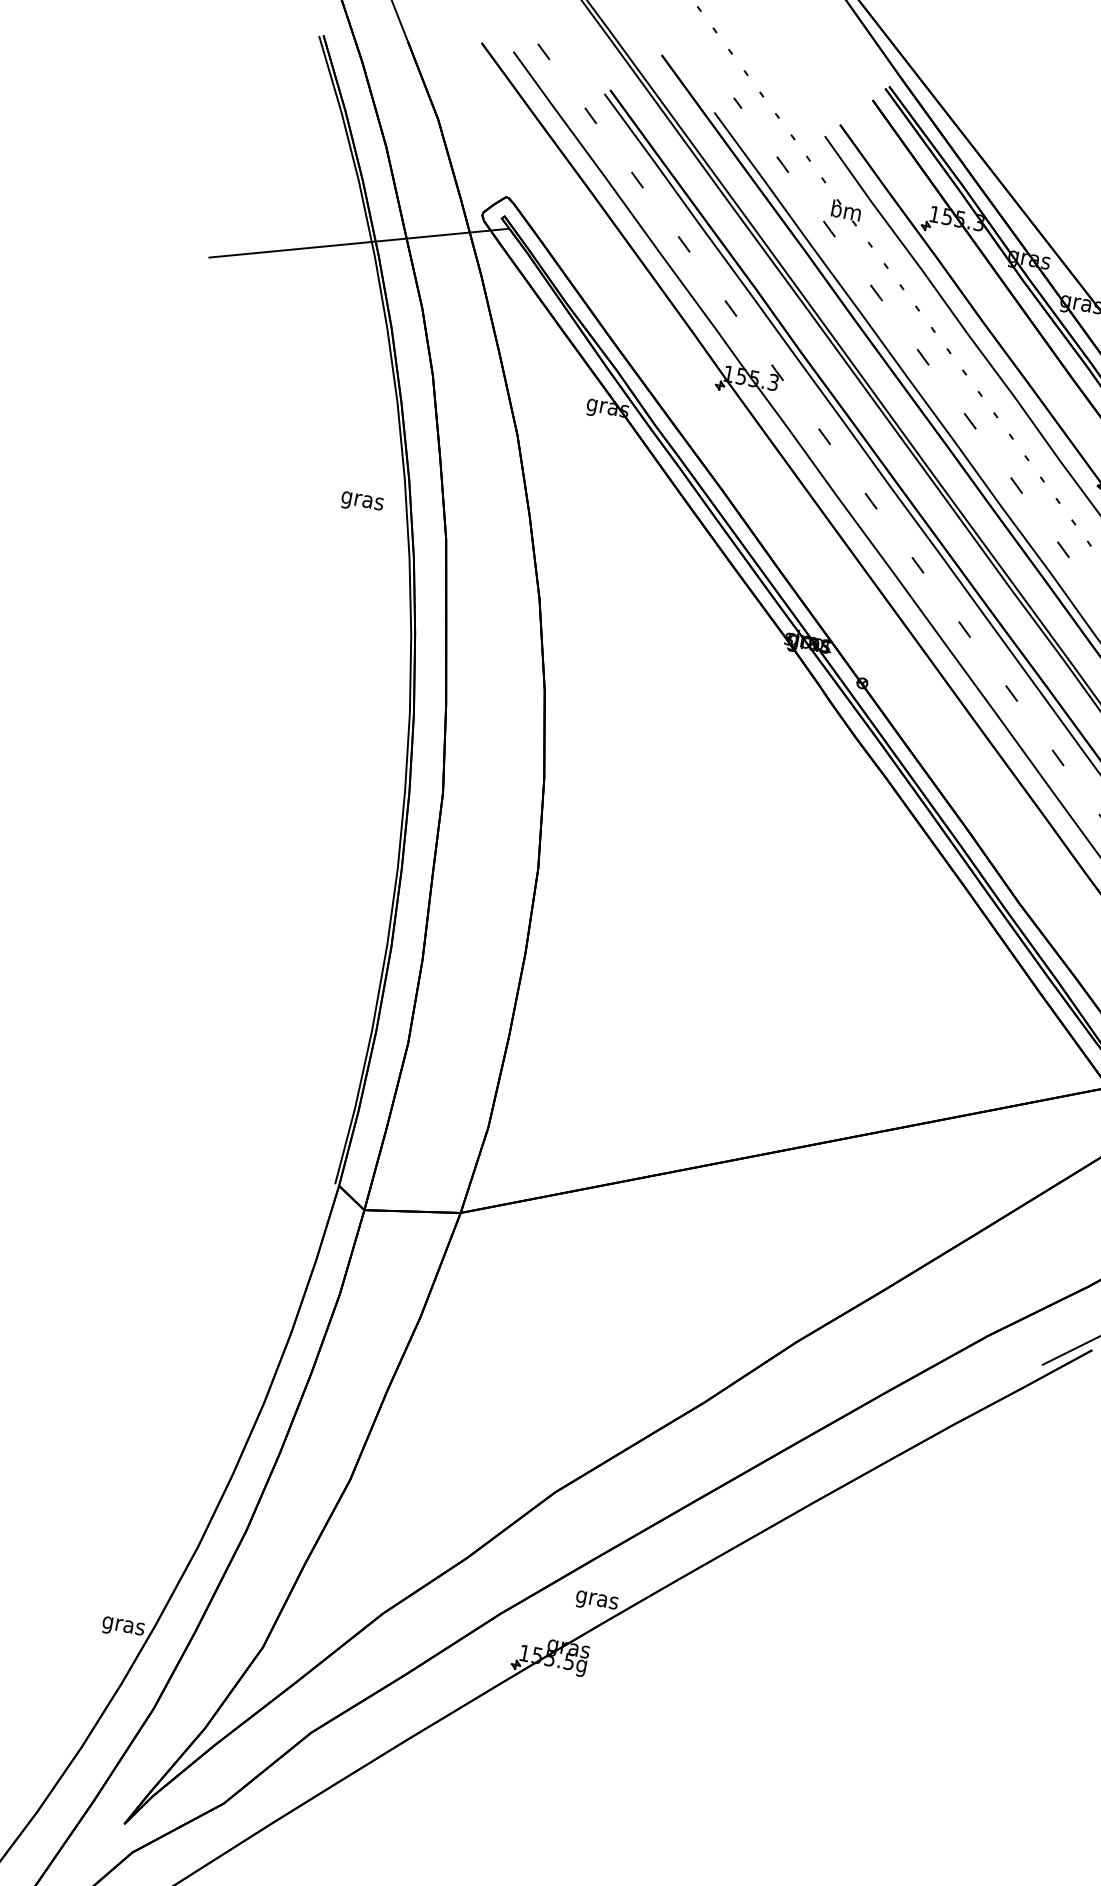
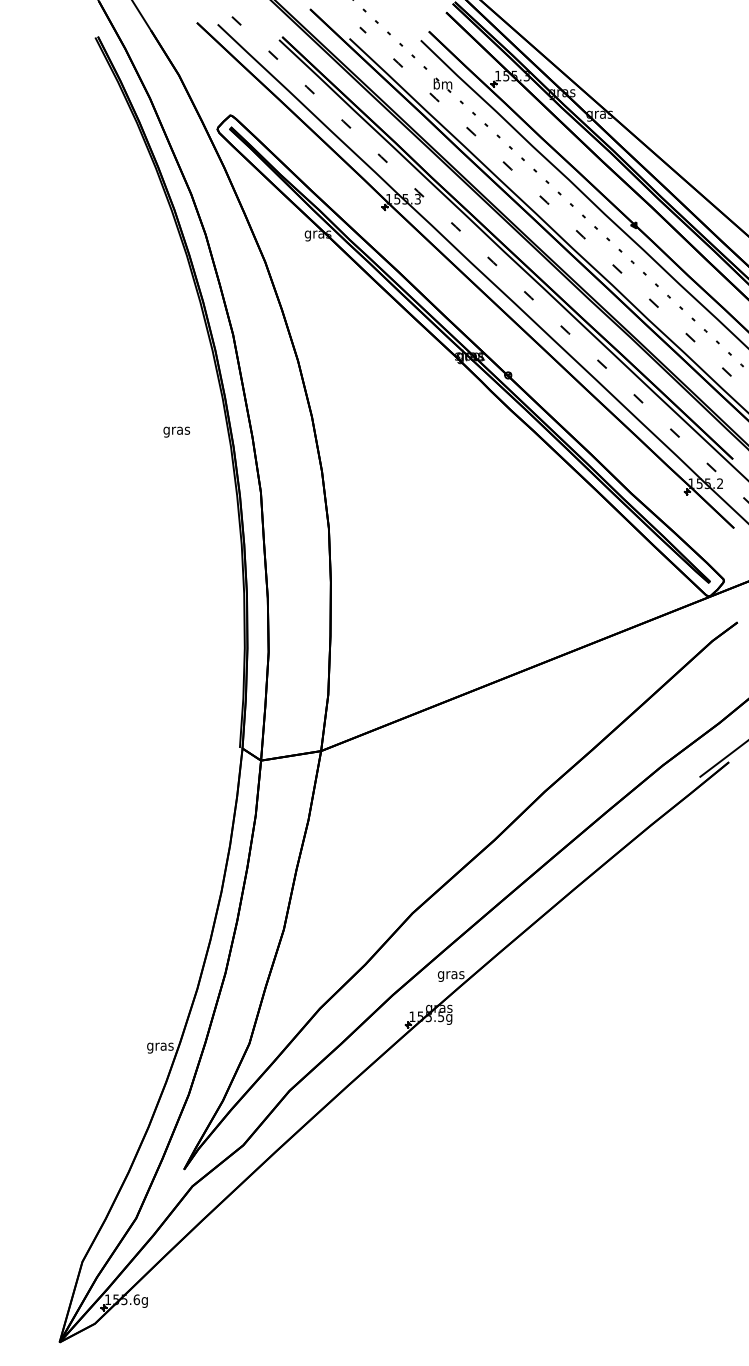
line: (359, 243) -> (144, 161), removed
text: (361, 501) -> (176, 431), moved

